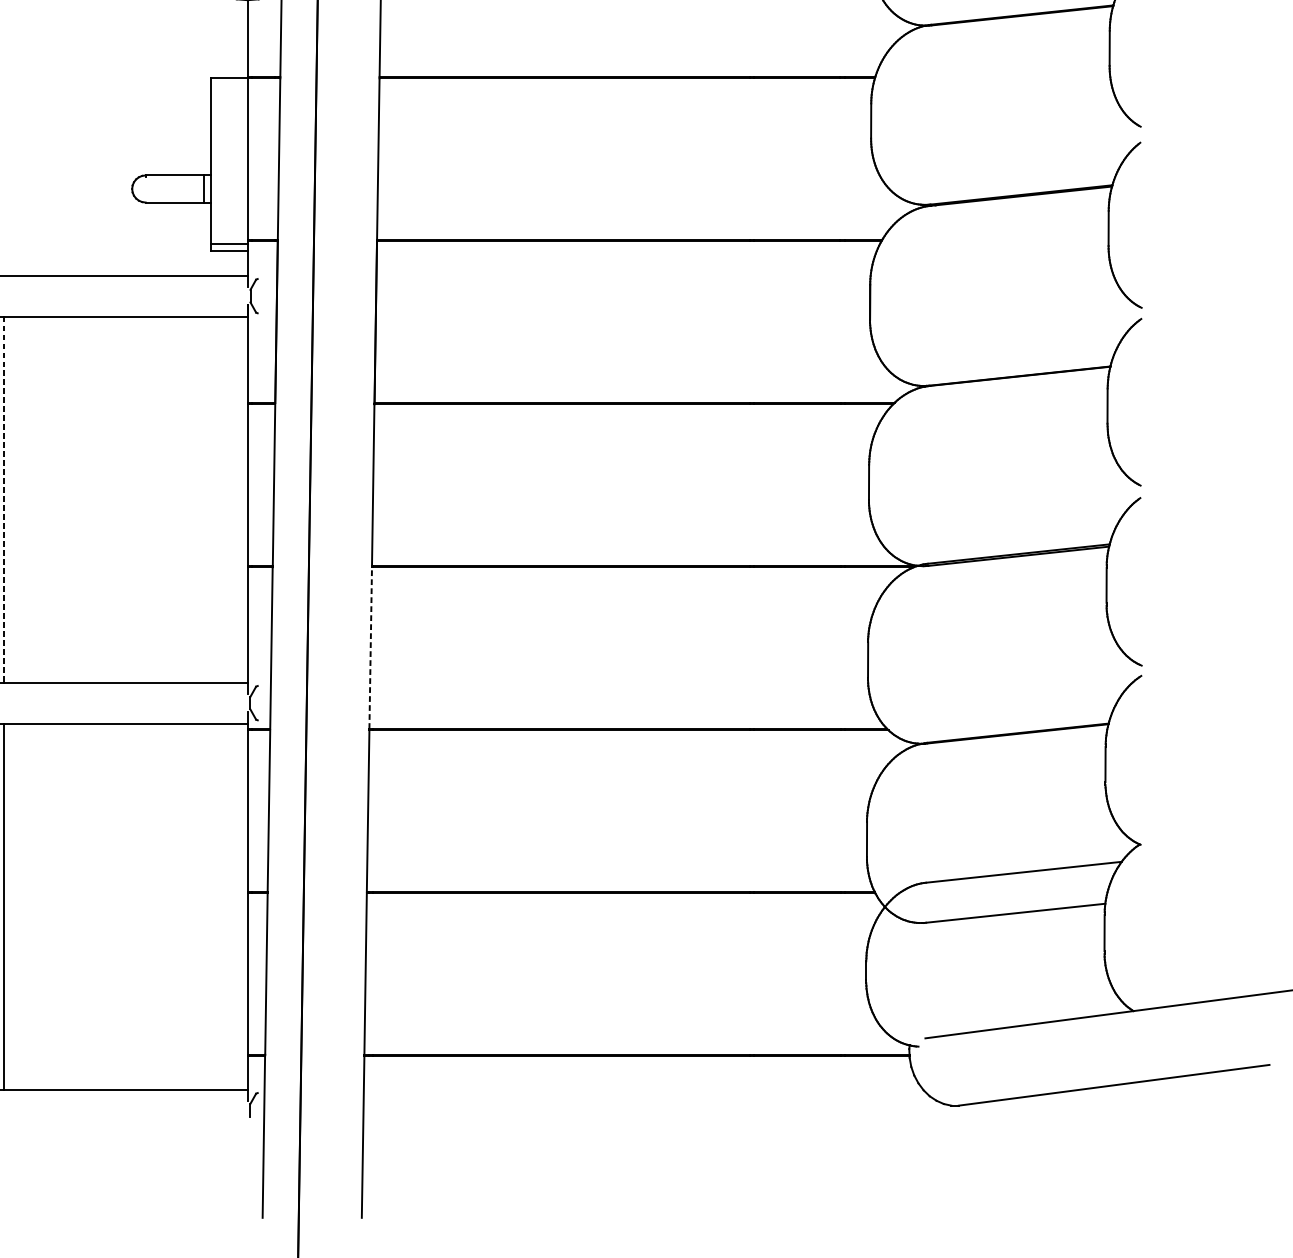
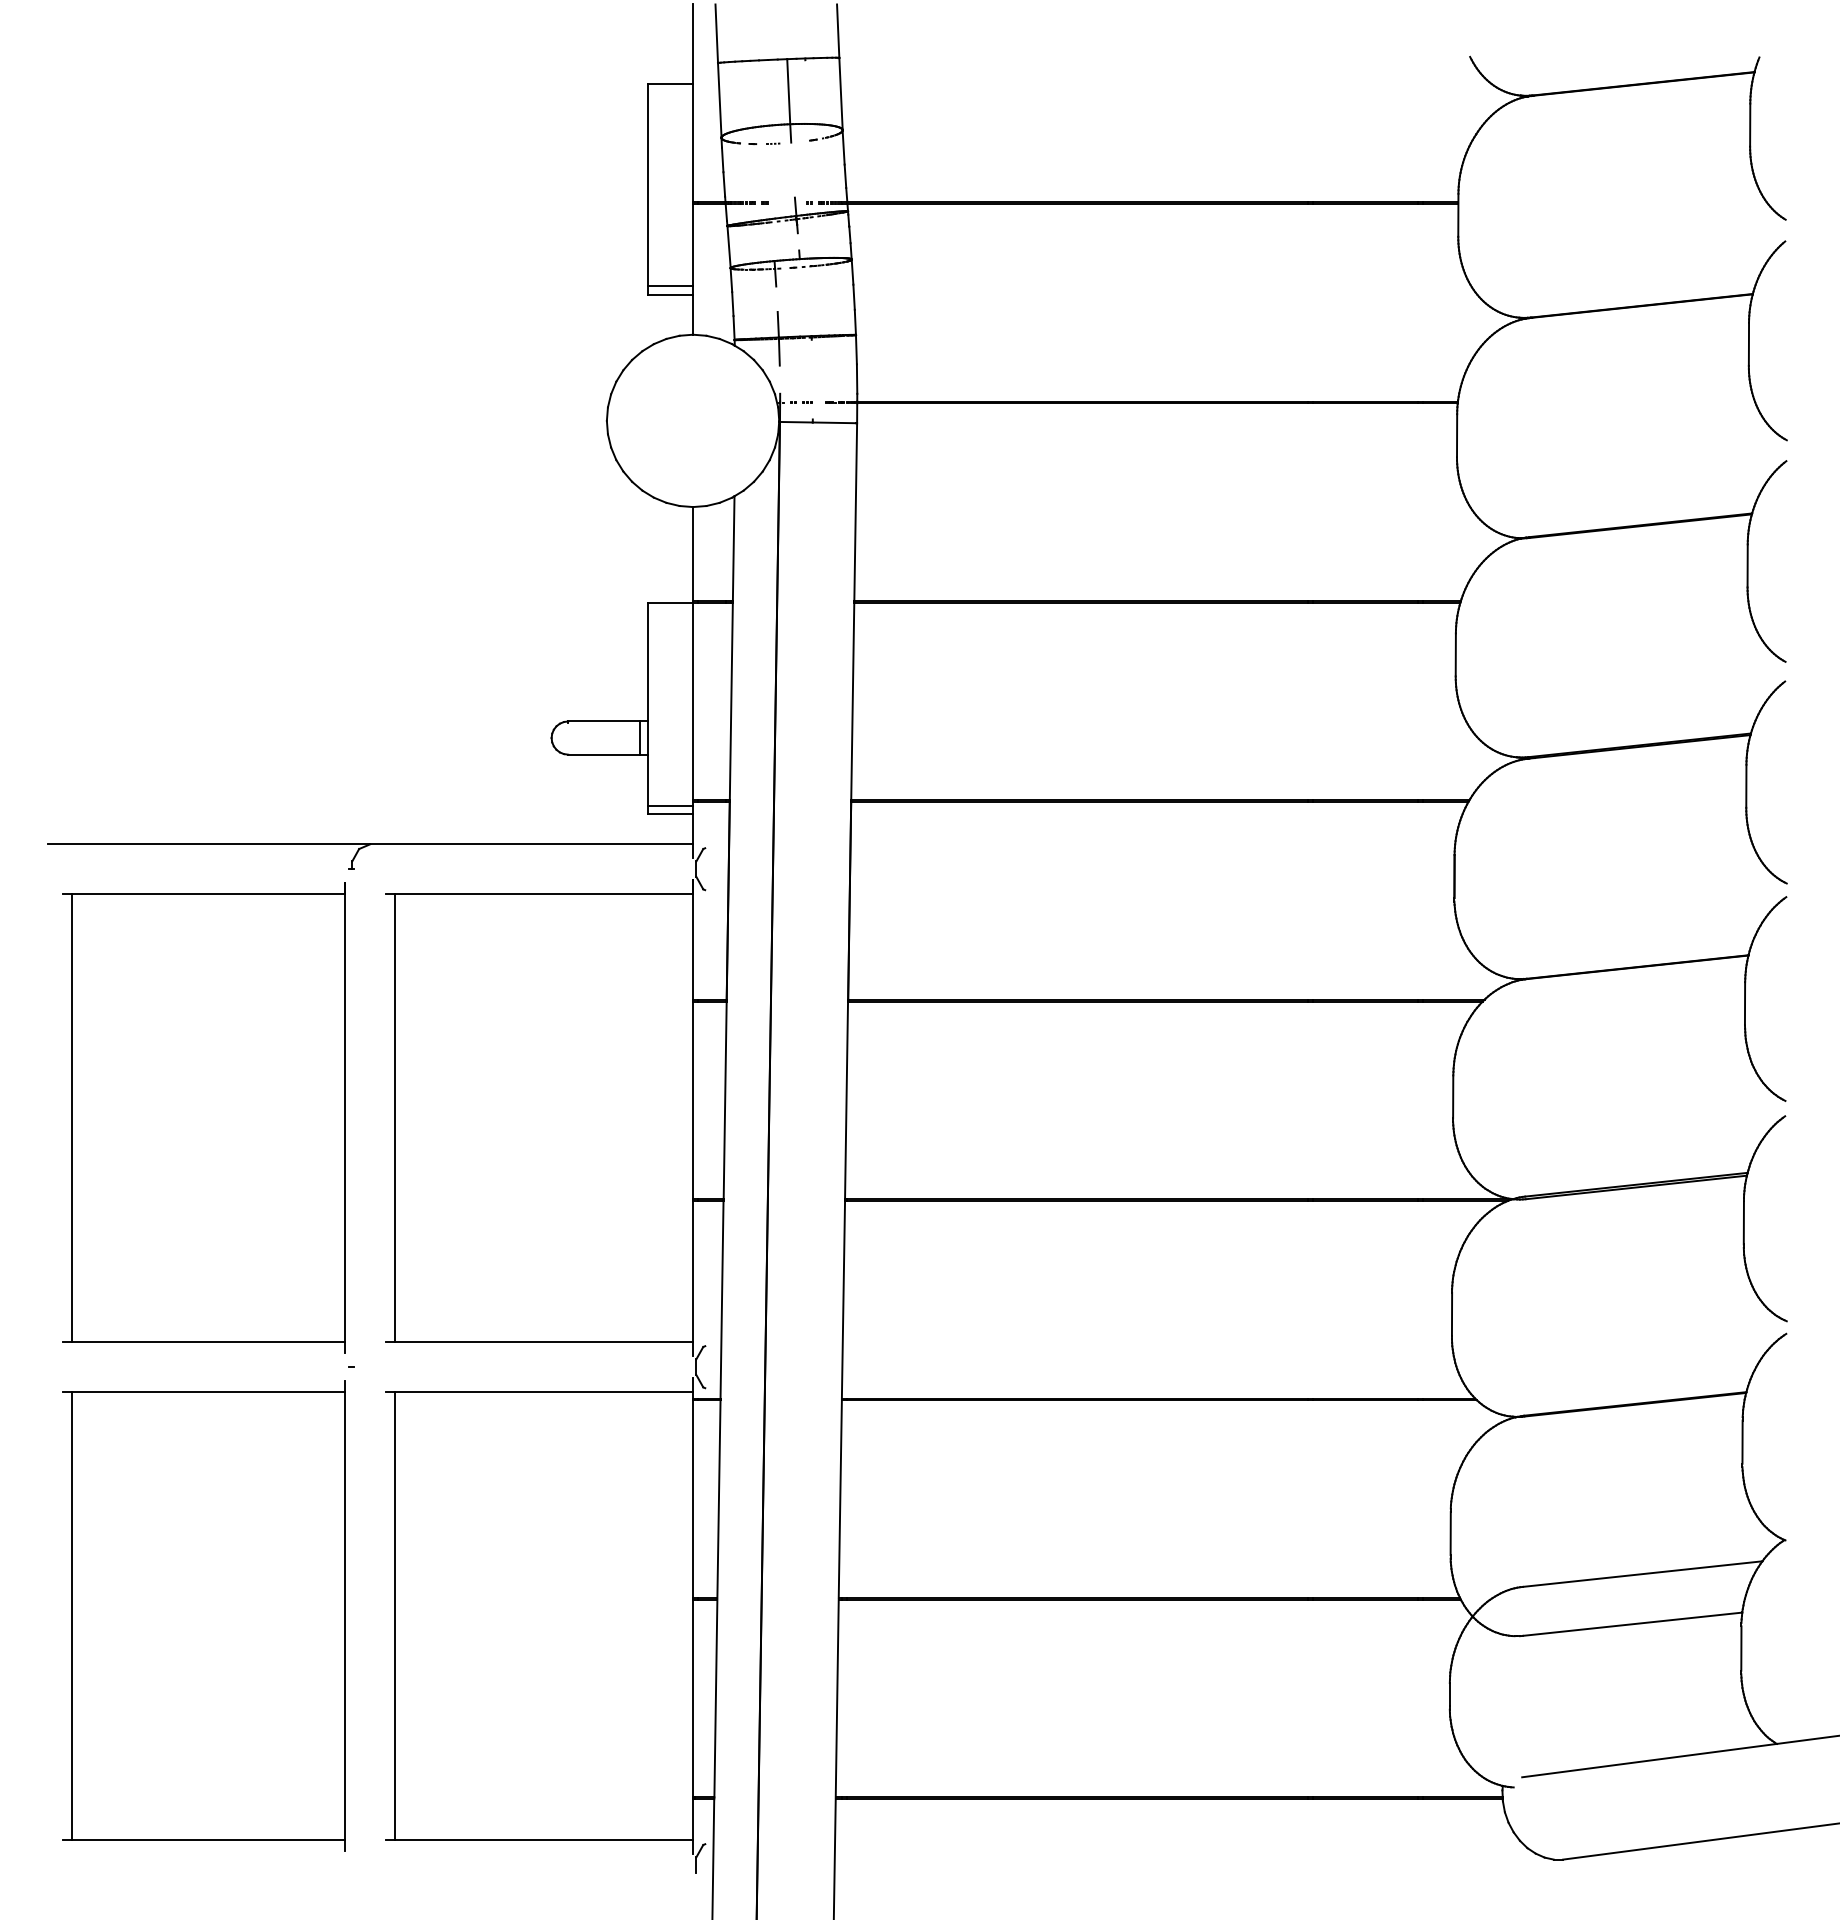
line: (4, 499) -> (395, 1118), dashed -> solid
line: (370, 647) -> (843, 1299), dashed -> solid

